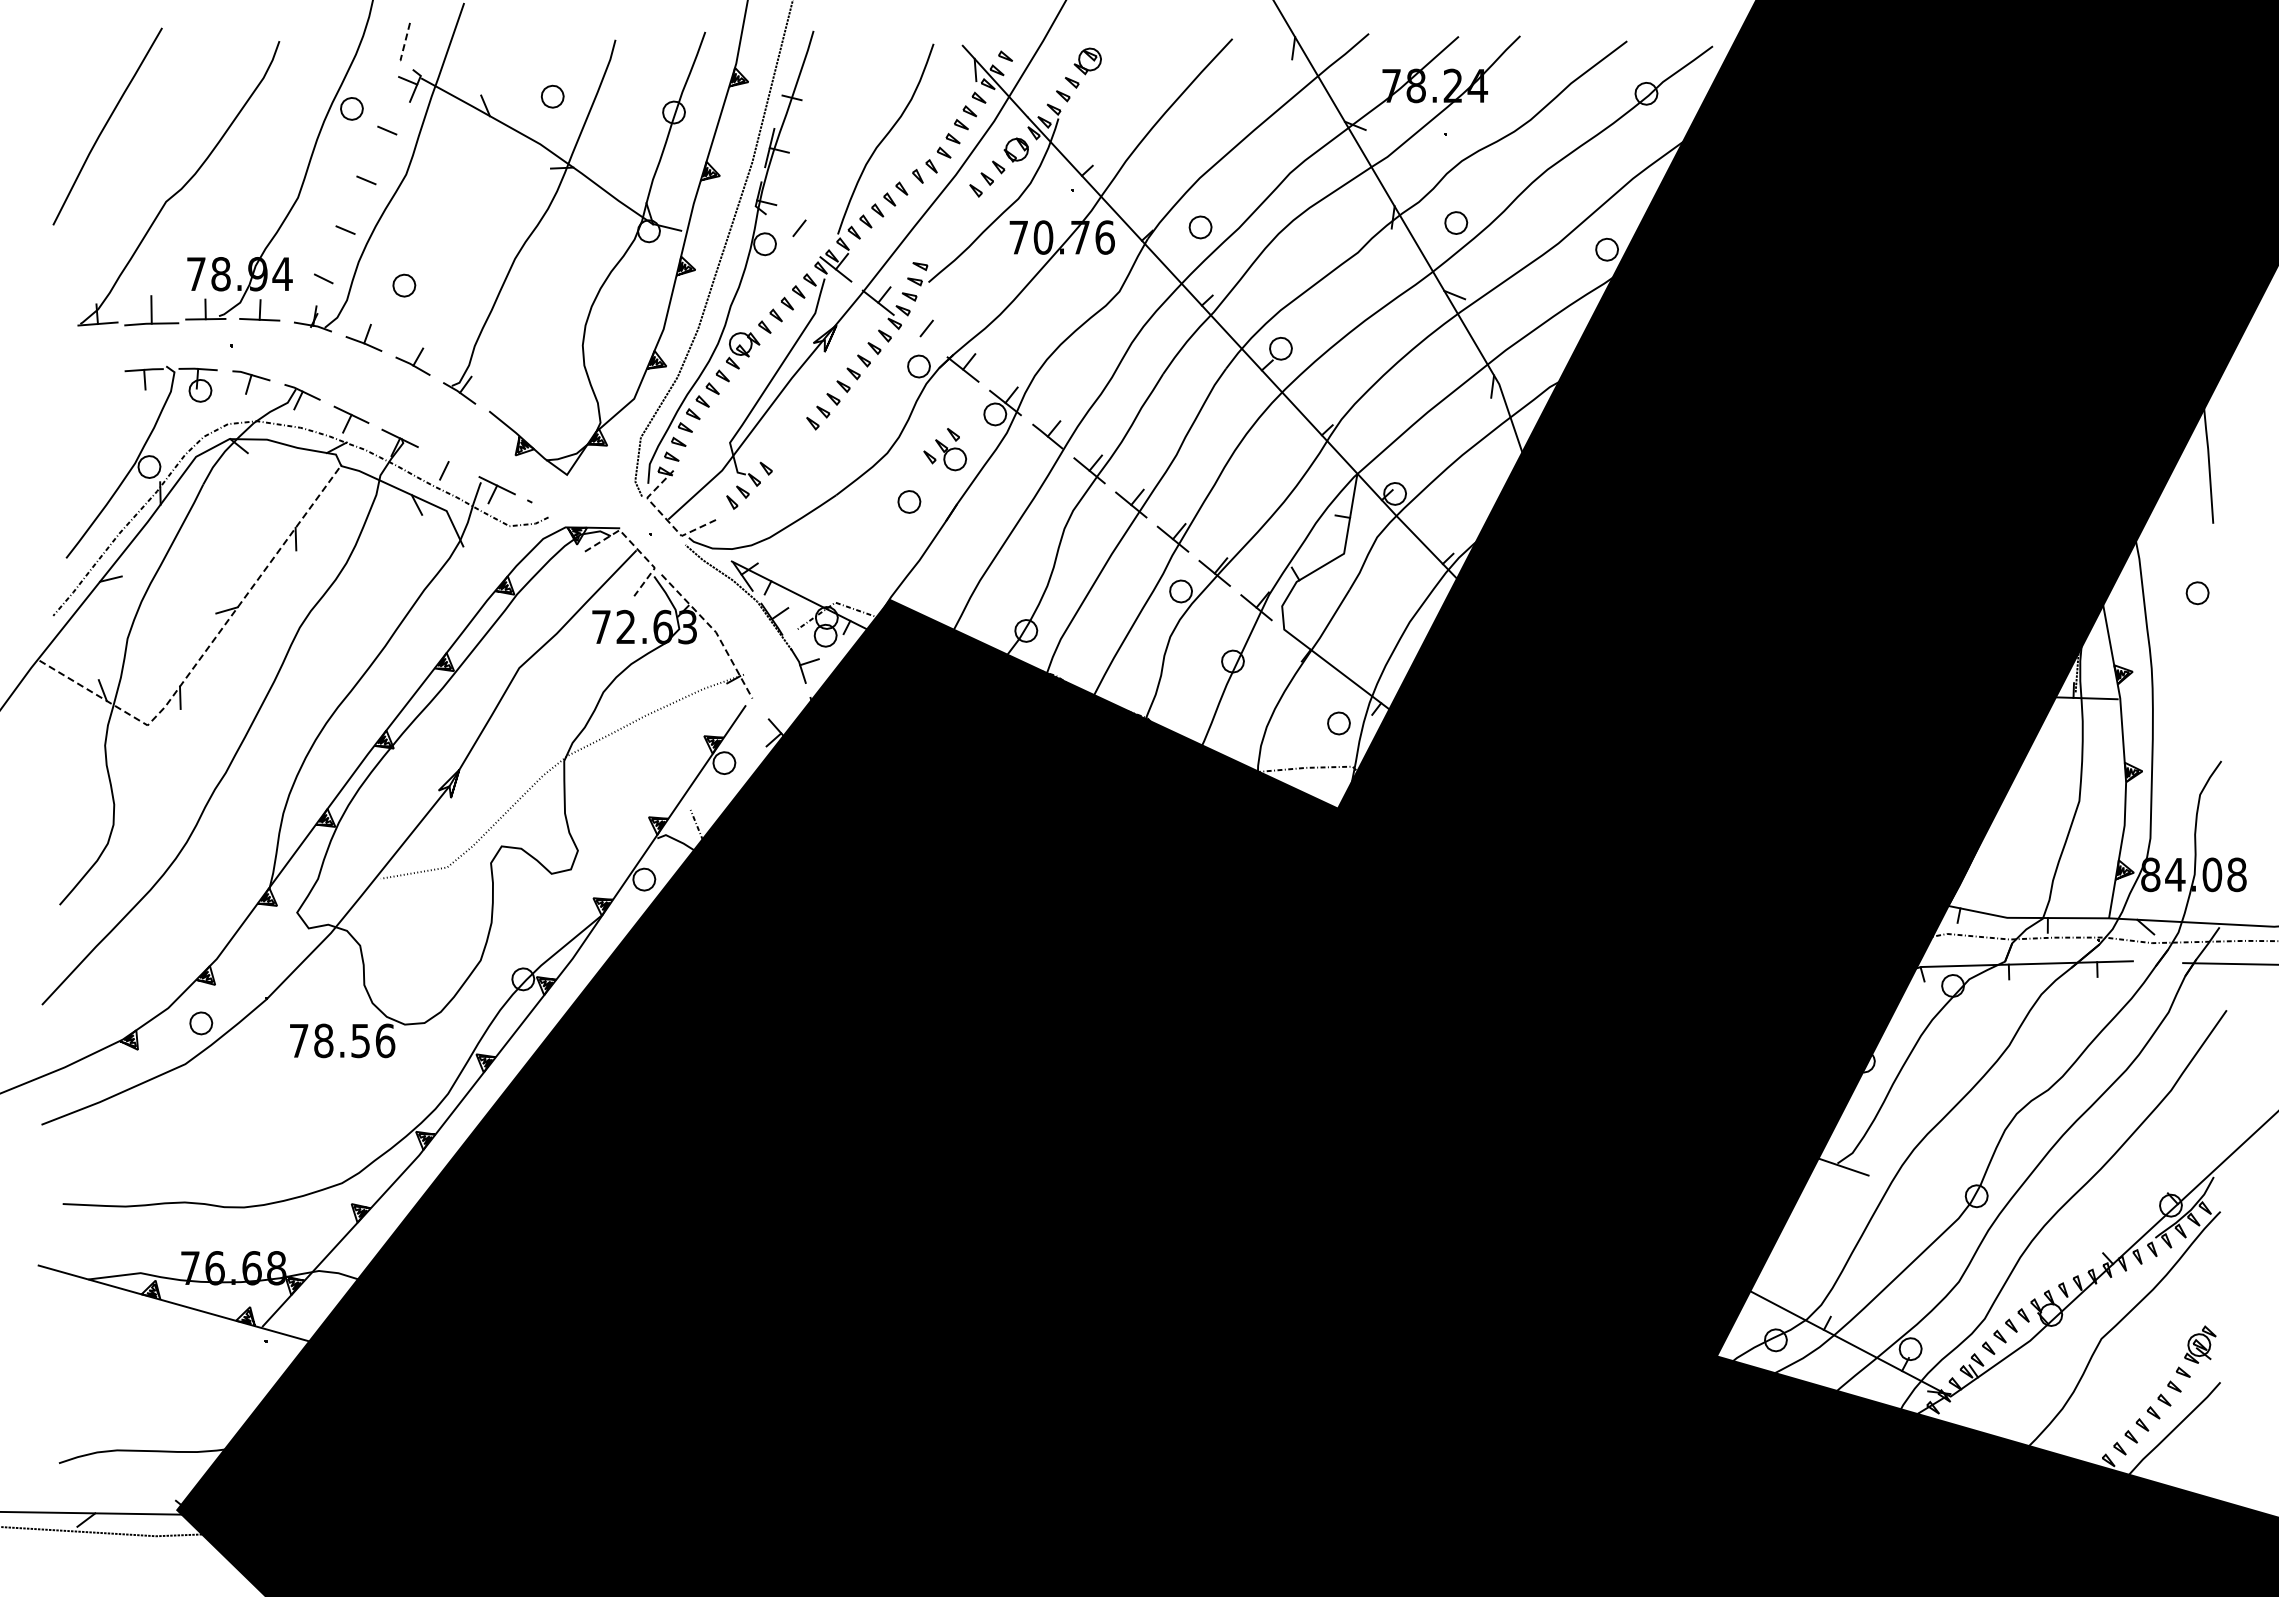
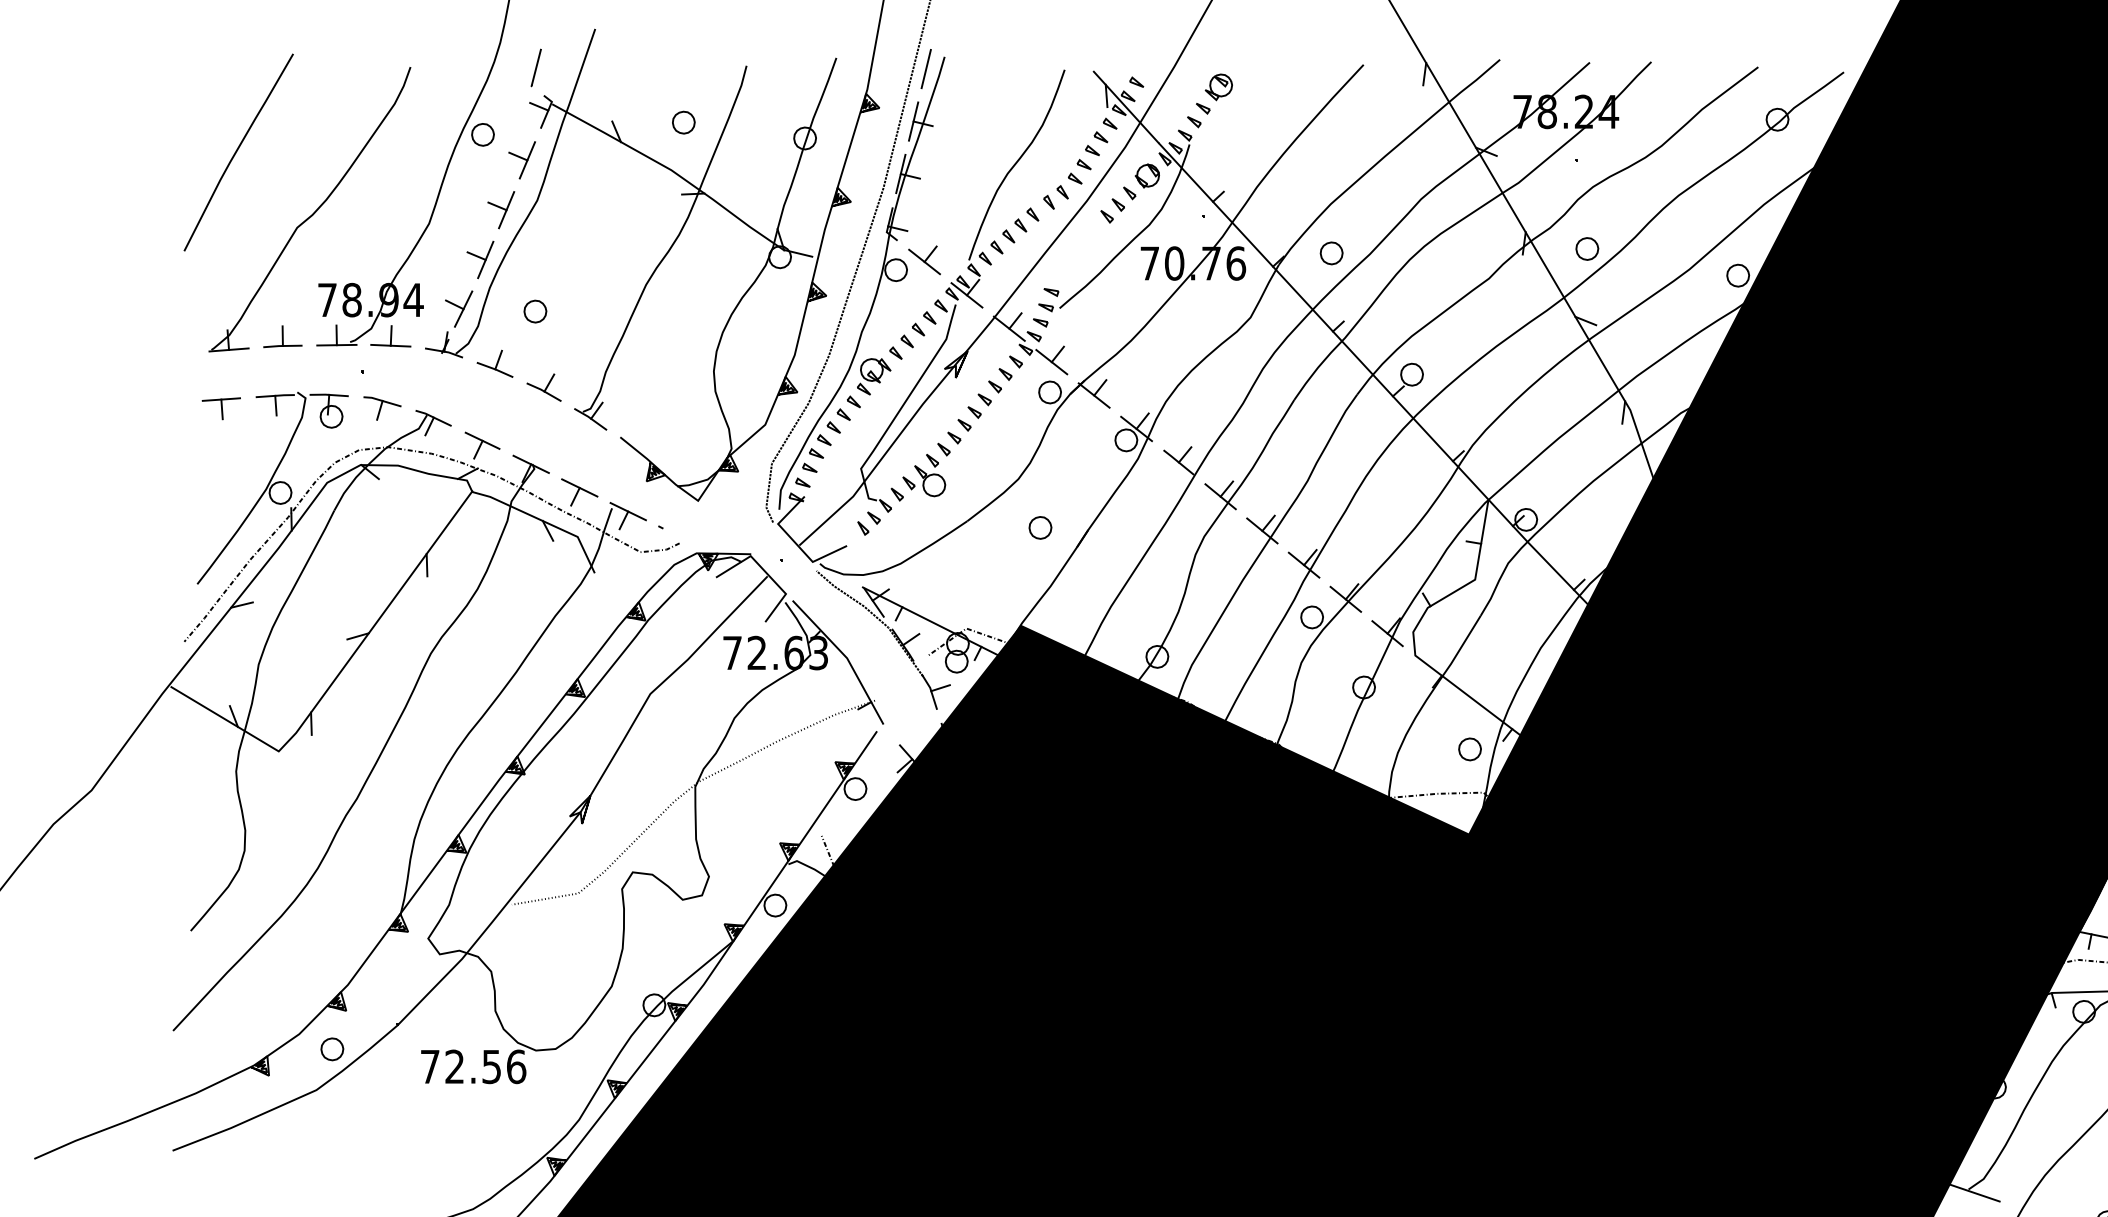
line: (404, 43) -> (535, 69), dashed -> solid
line: (794, 43) -> (925, 69), added
line: (782, 95) -> (913, 121), added
line: (395, 134) -> (526, 160), added
line: (375, 184) -> (506, 210), added
line: (354, 233) -> (485, 259), added
line: (793, 235) -> (924, 261), added
line: (332, 282) -> (463, 308), added
part: (151, 310) -> (282, 336), size x0.71
line: (920, 336) -> (1051, 362), added
part: (89, 382) -> (220, 408), added
part: (944, 449) -> (923, 475), moved
line: (448, 461) -> (579, 487), added
line: (663, 516) -> (794, 542), dashed -> solid
line: (635, 546) -> (766, 572), dashed -> solid
line: (715, 631) -> (846, 657), dashed -> solid
line: (207, 648) -> (338, 674), dashed -> solid
text: (323, 1040) -> (454, 1066), 78.56 -> 72.56

